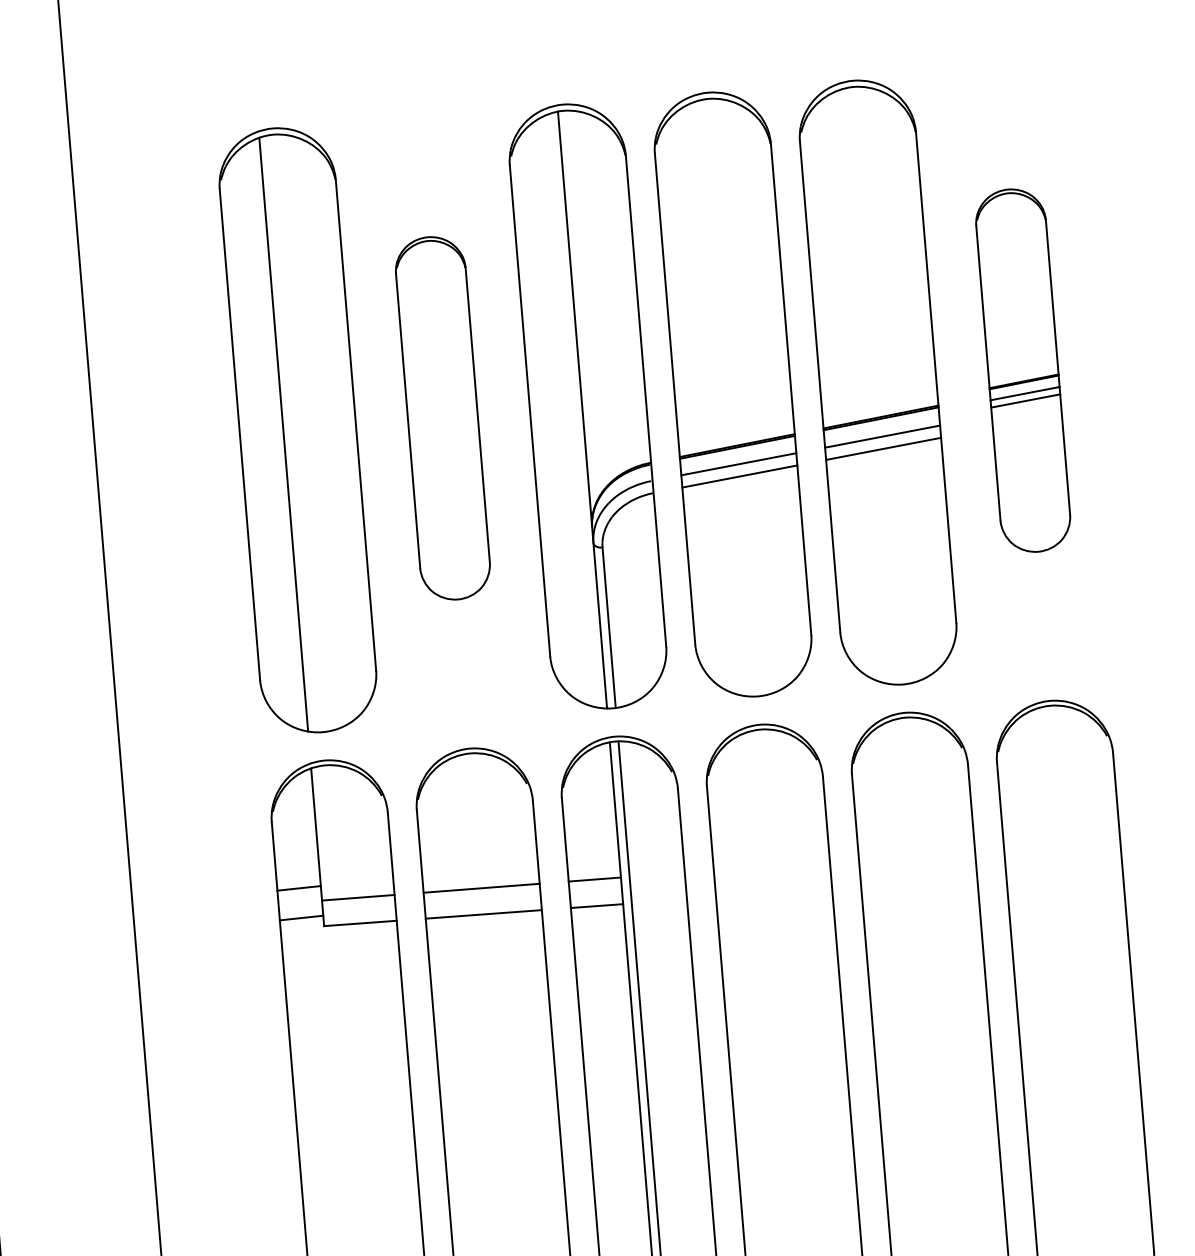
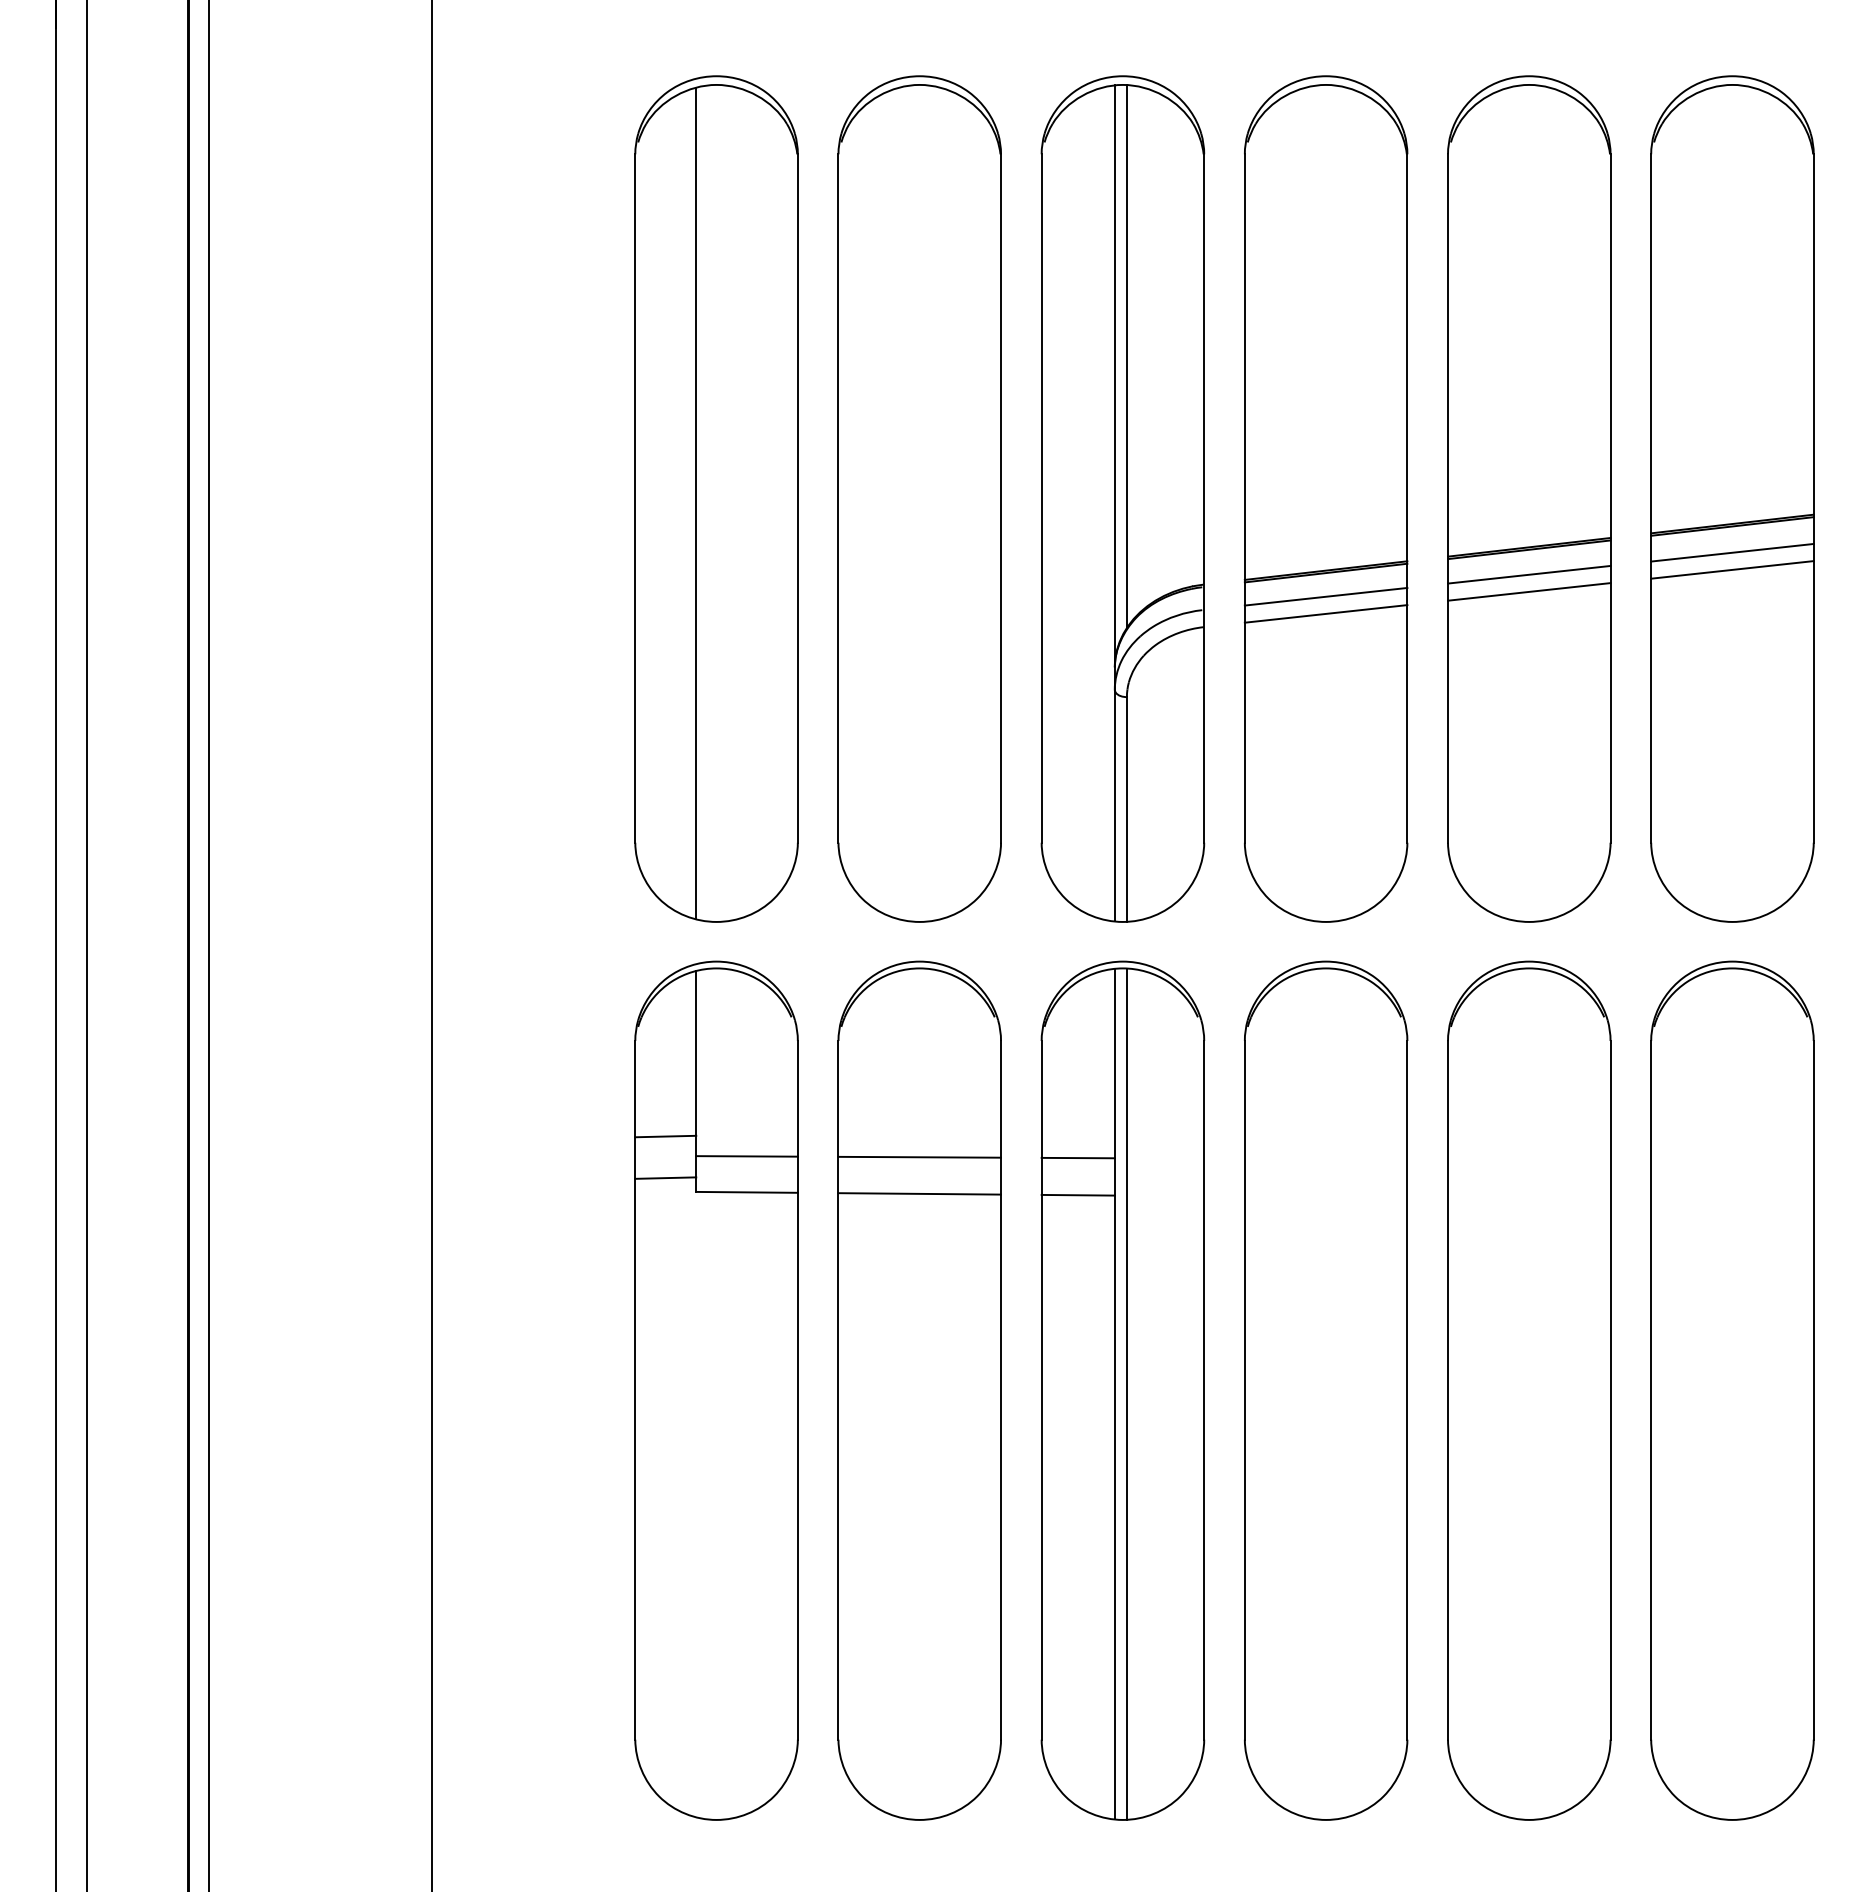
line: (582, 304) -> (1126, 356), added
part: (1023, 370) -> (1732, 498), size x1.67
part: (442, 417) -> (919, 498), size x1.67

